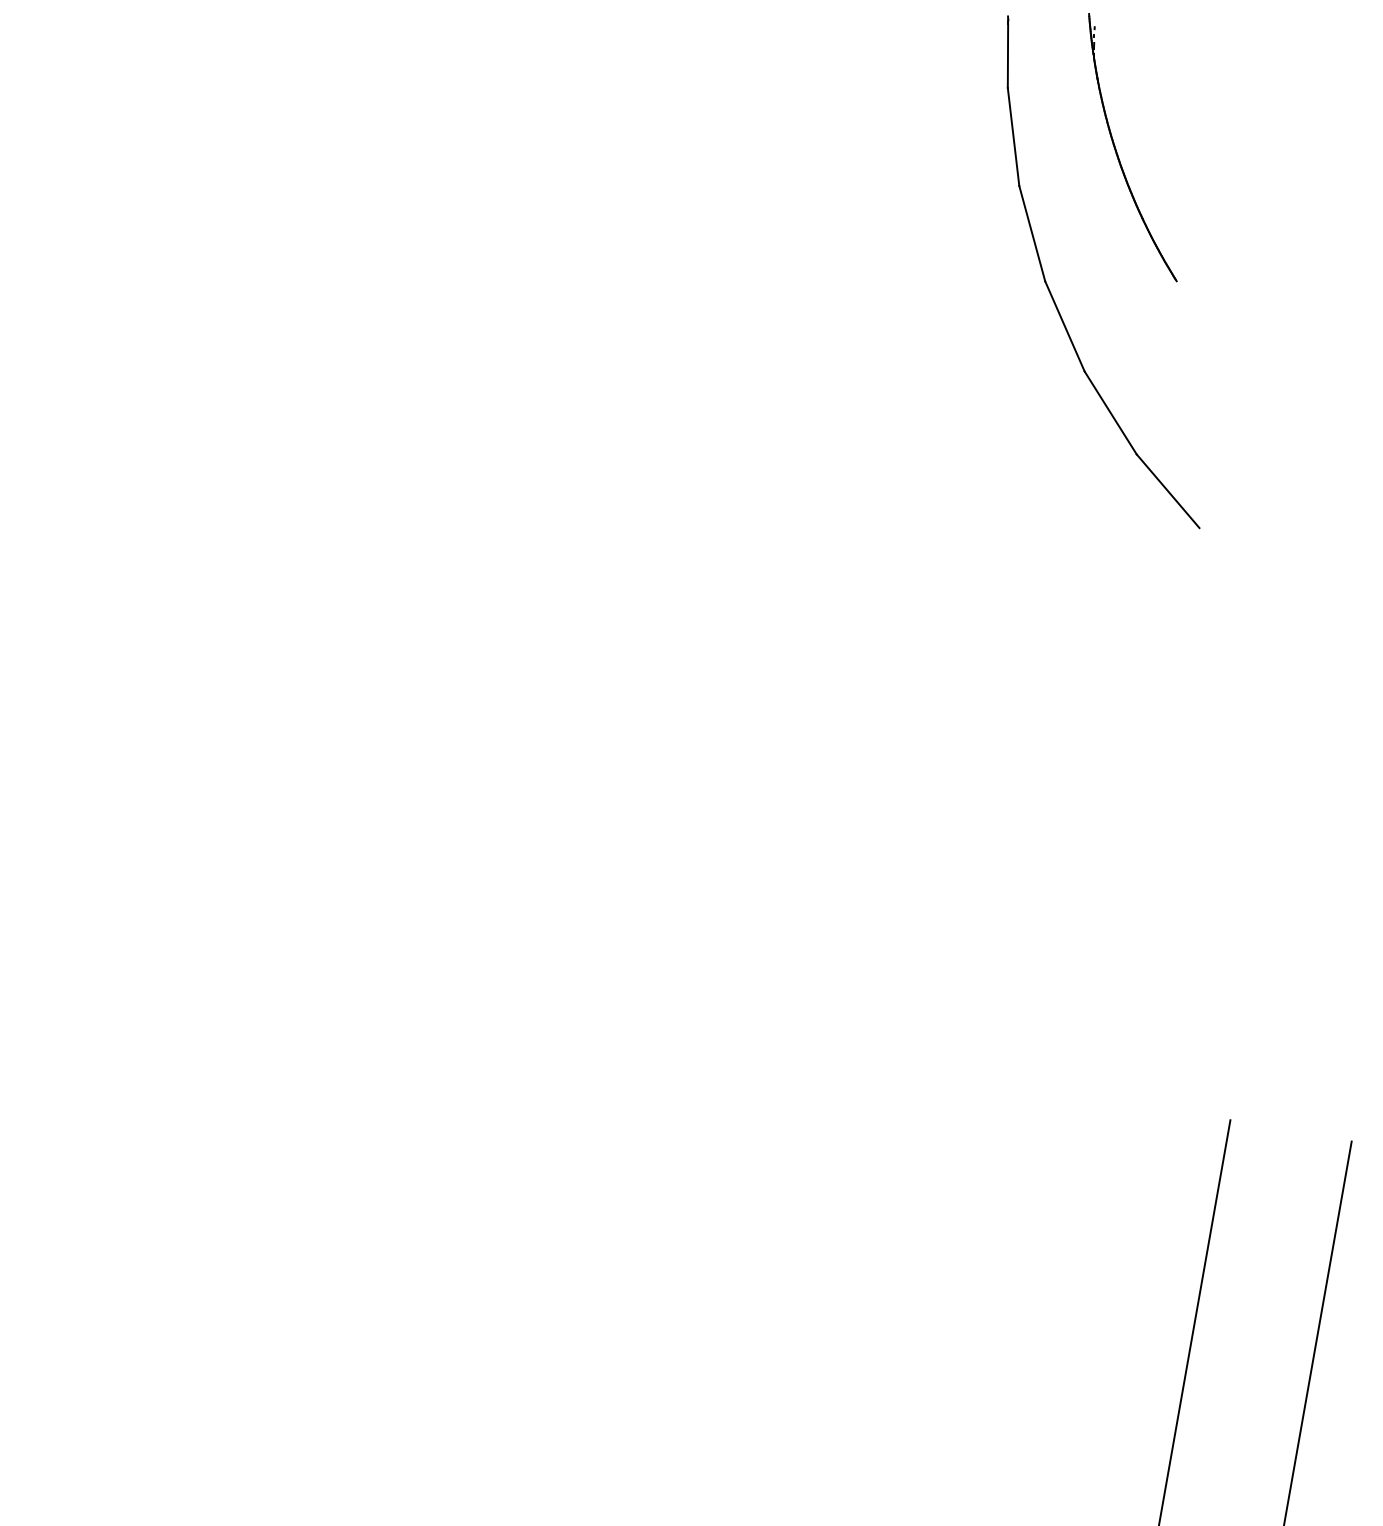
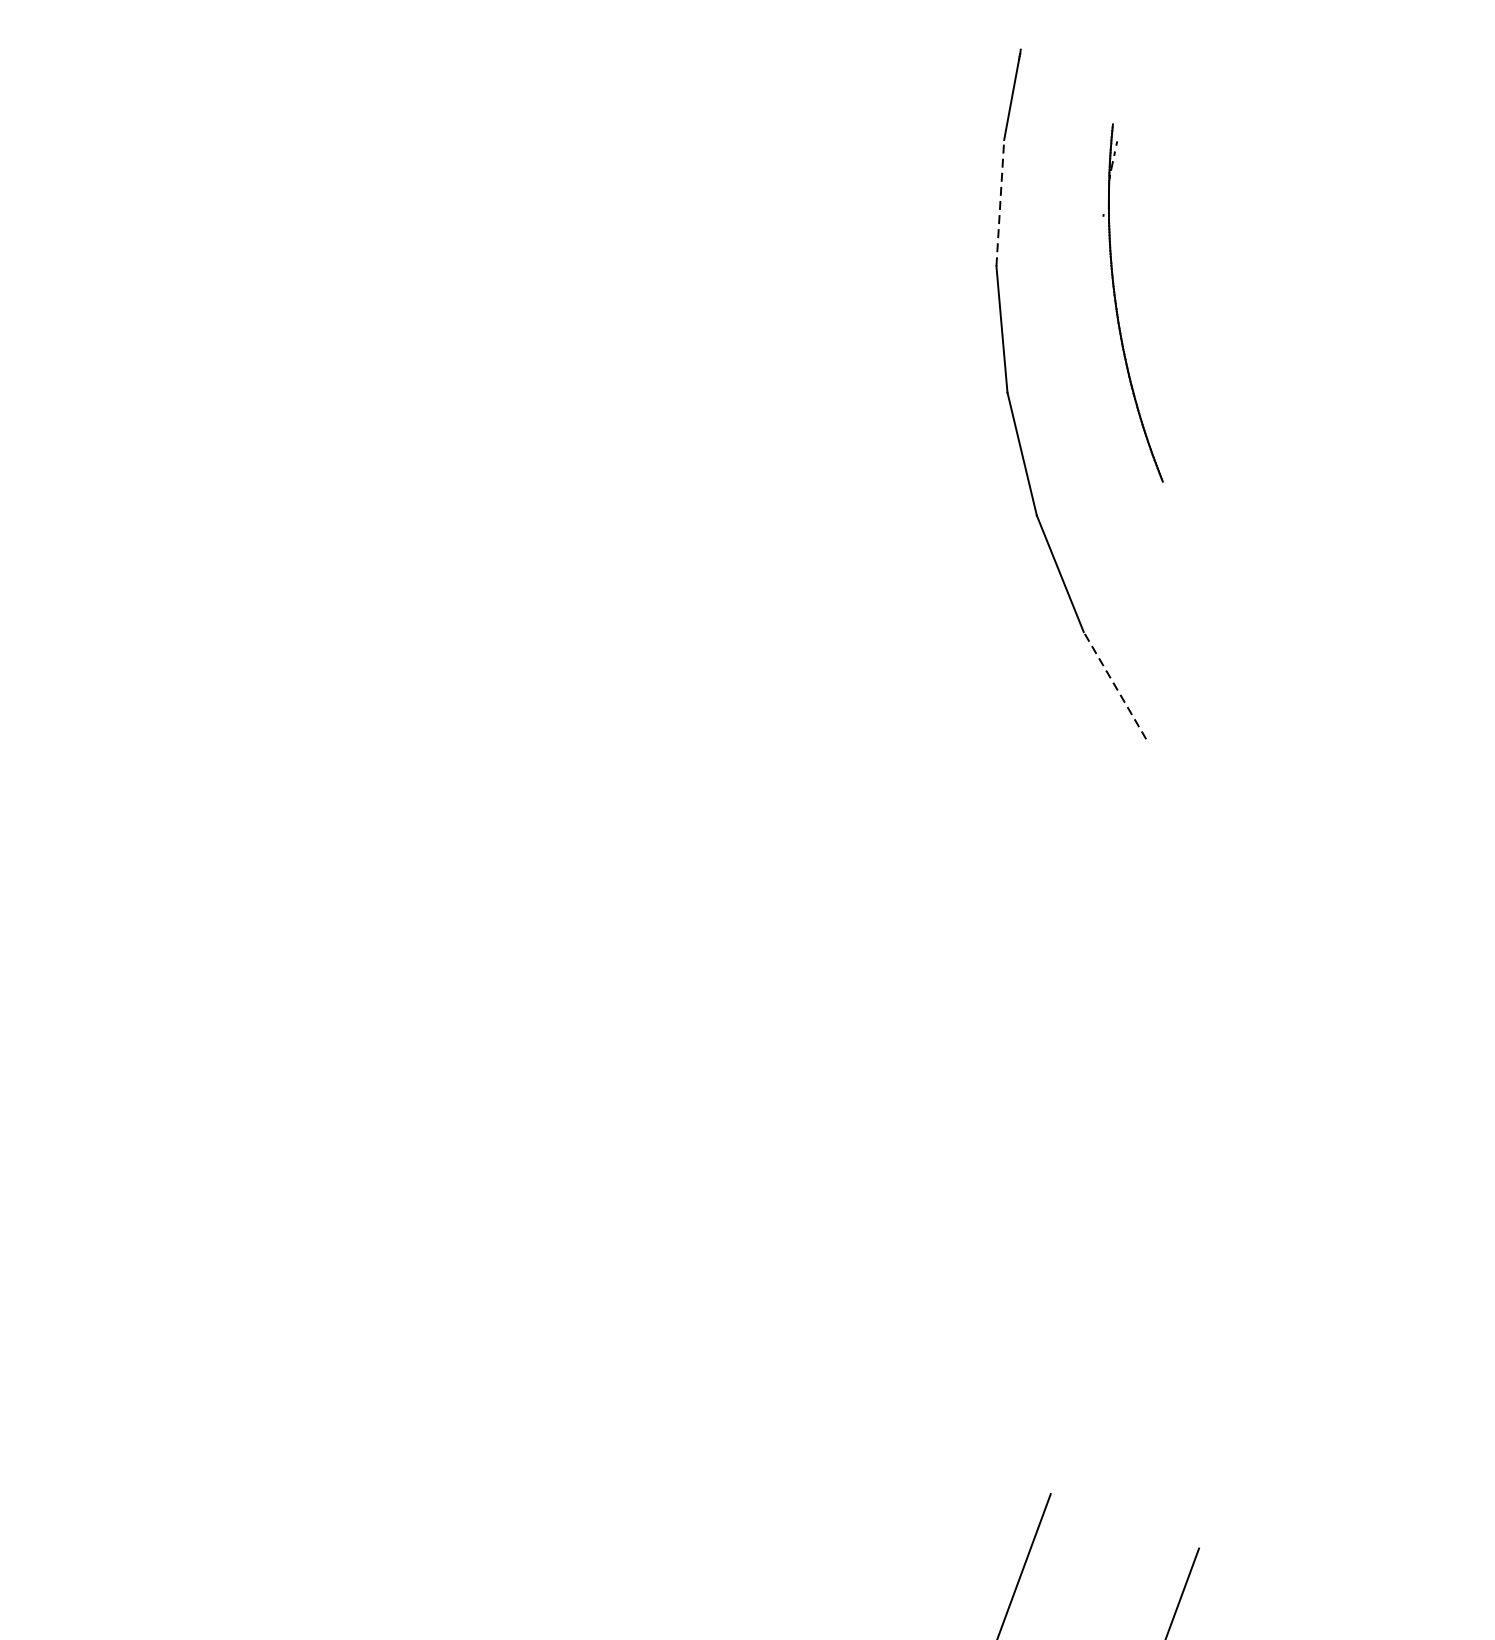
line: (1013, 136) -> (1000, 202), solid -> dashed
part: (1117, 151) -> (1117, 304), moved
line: (1167, 490) -> (1114, 684), solid -> dashed

